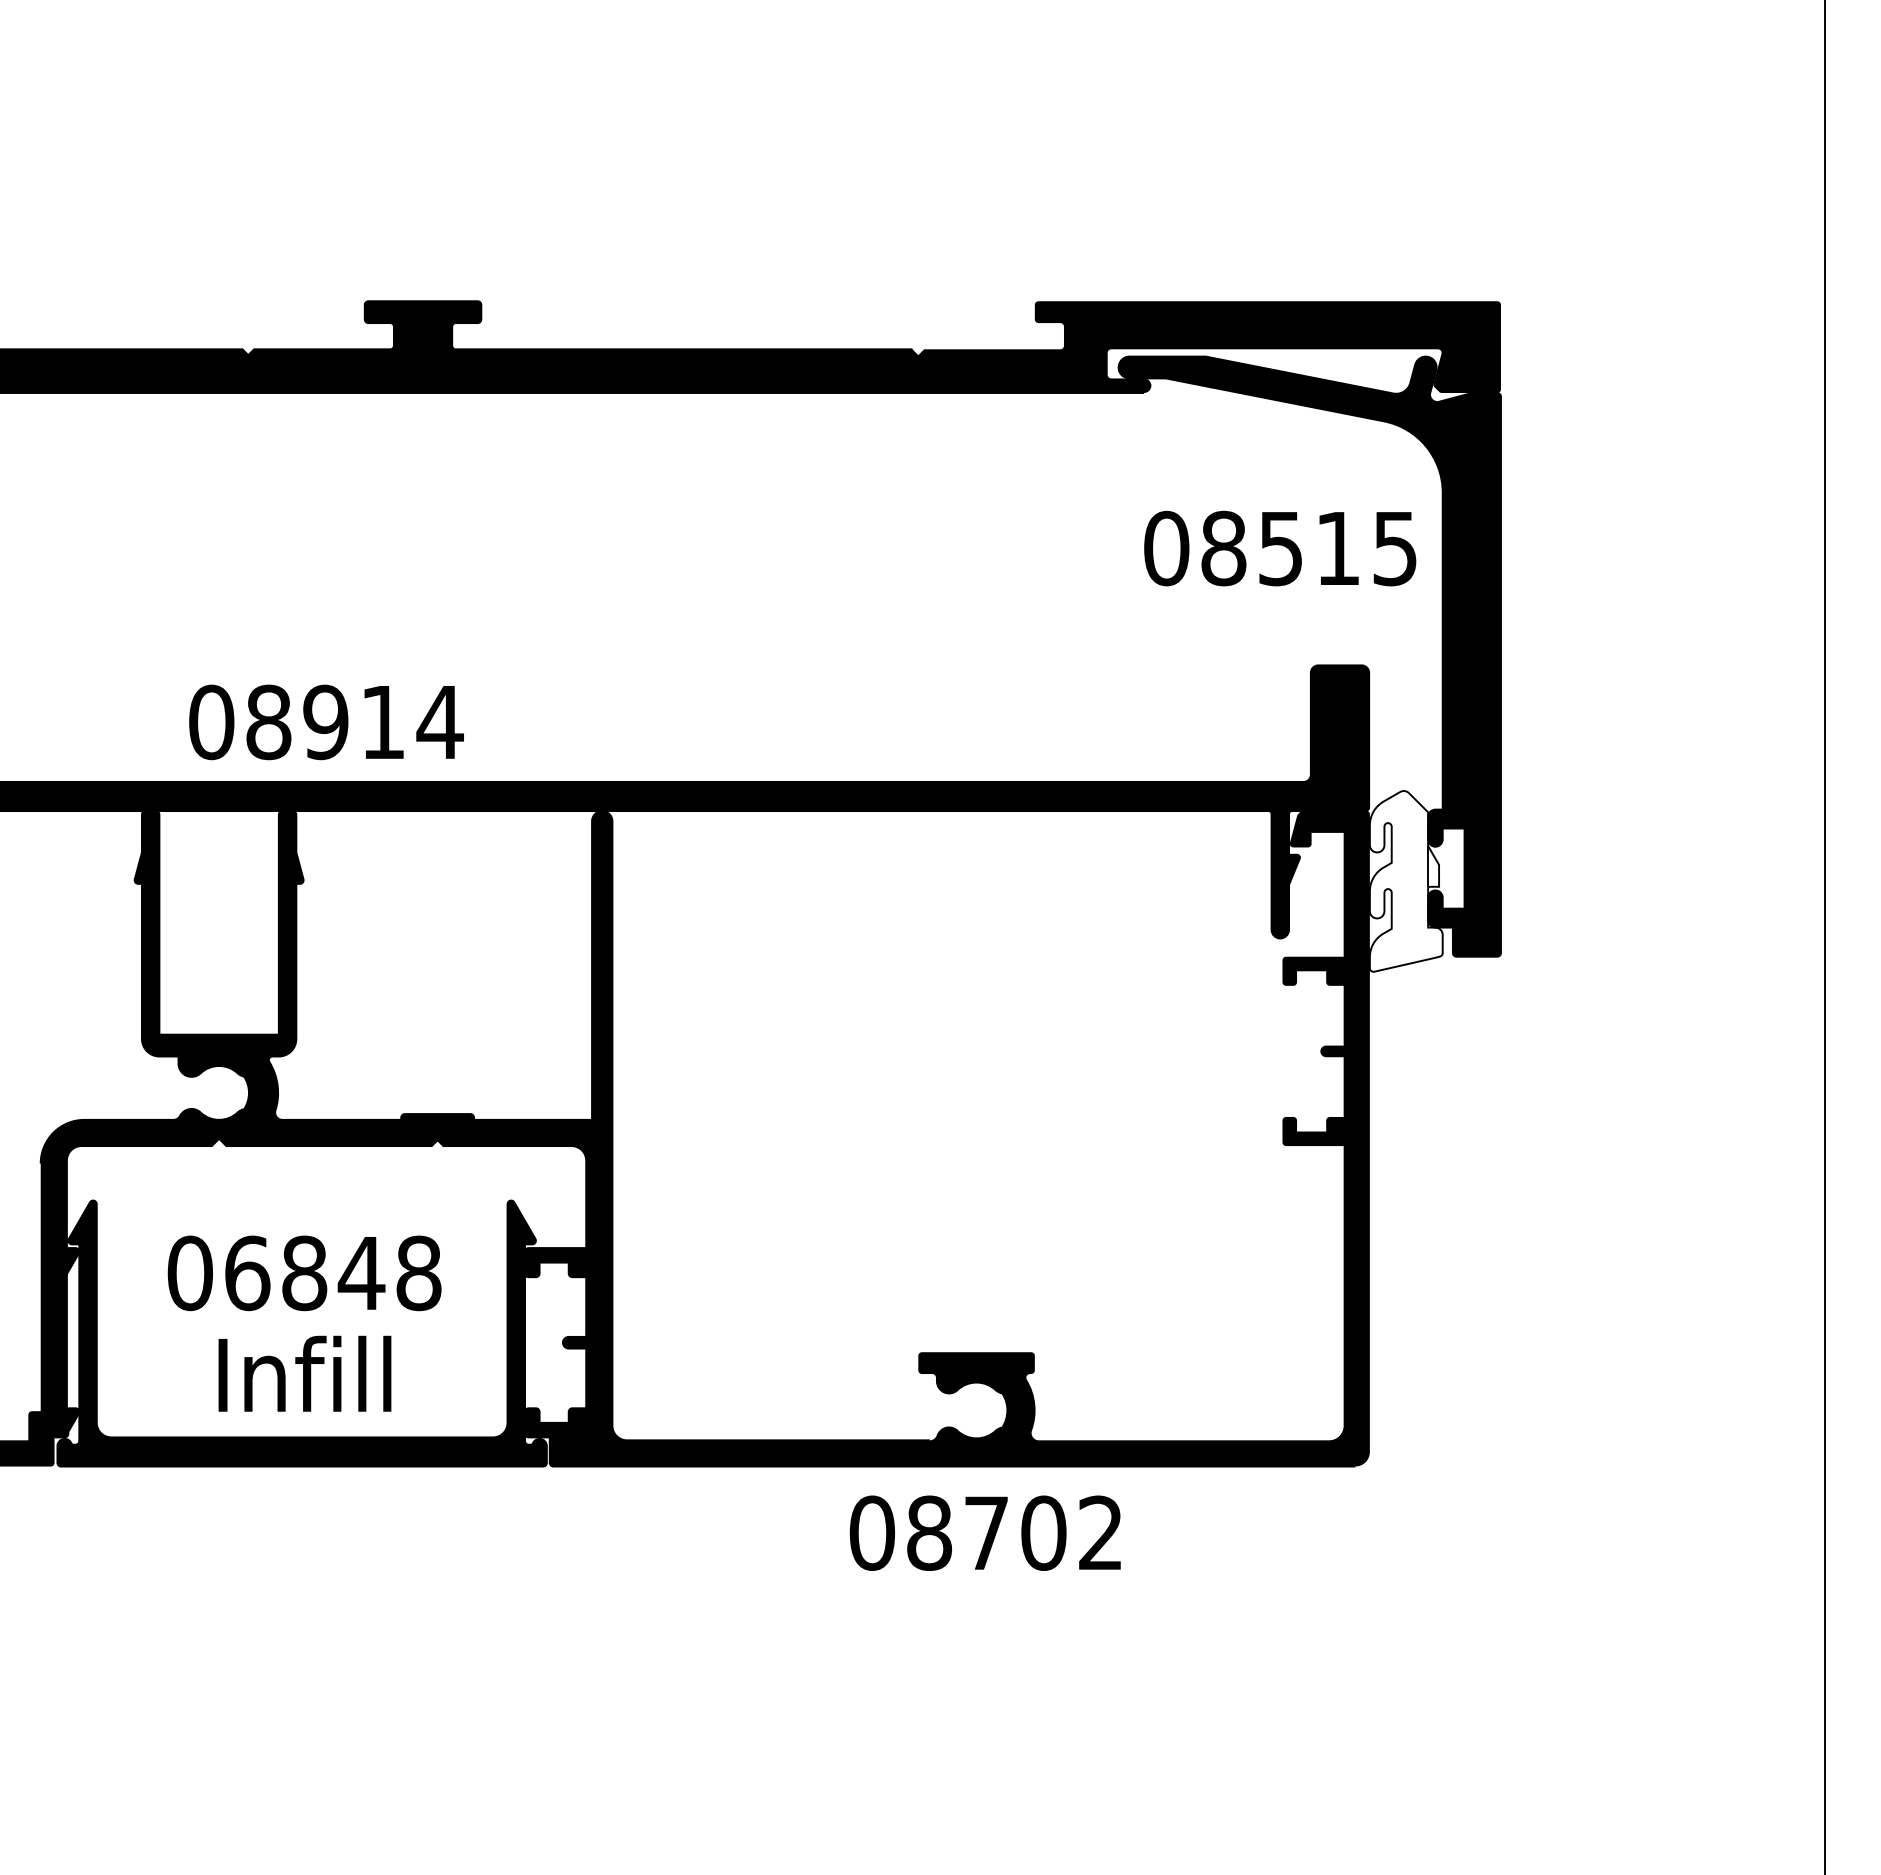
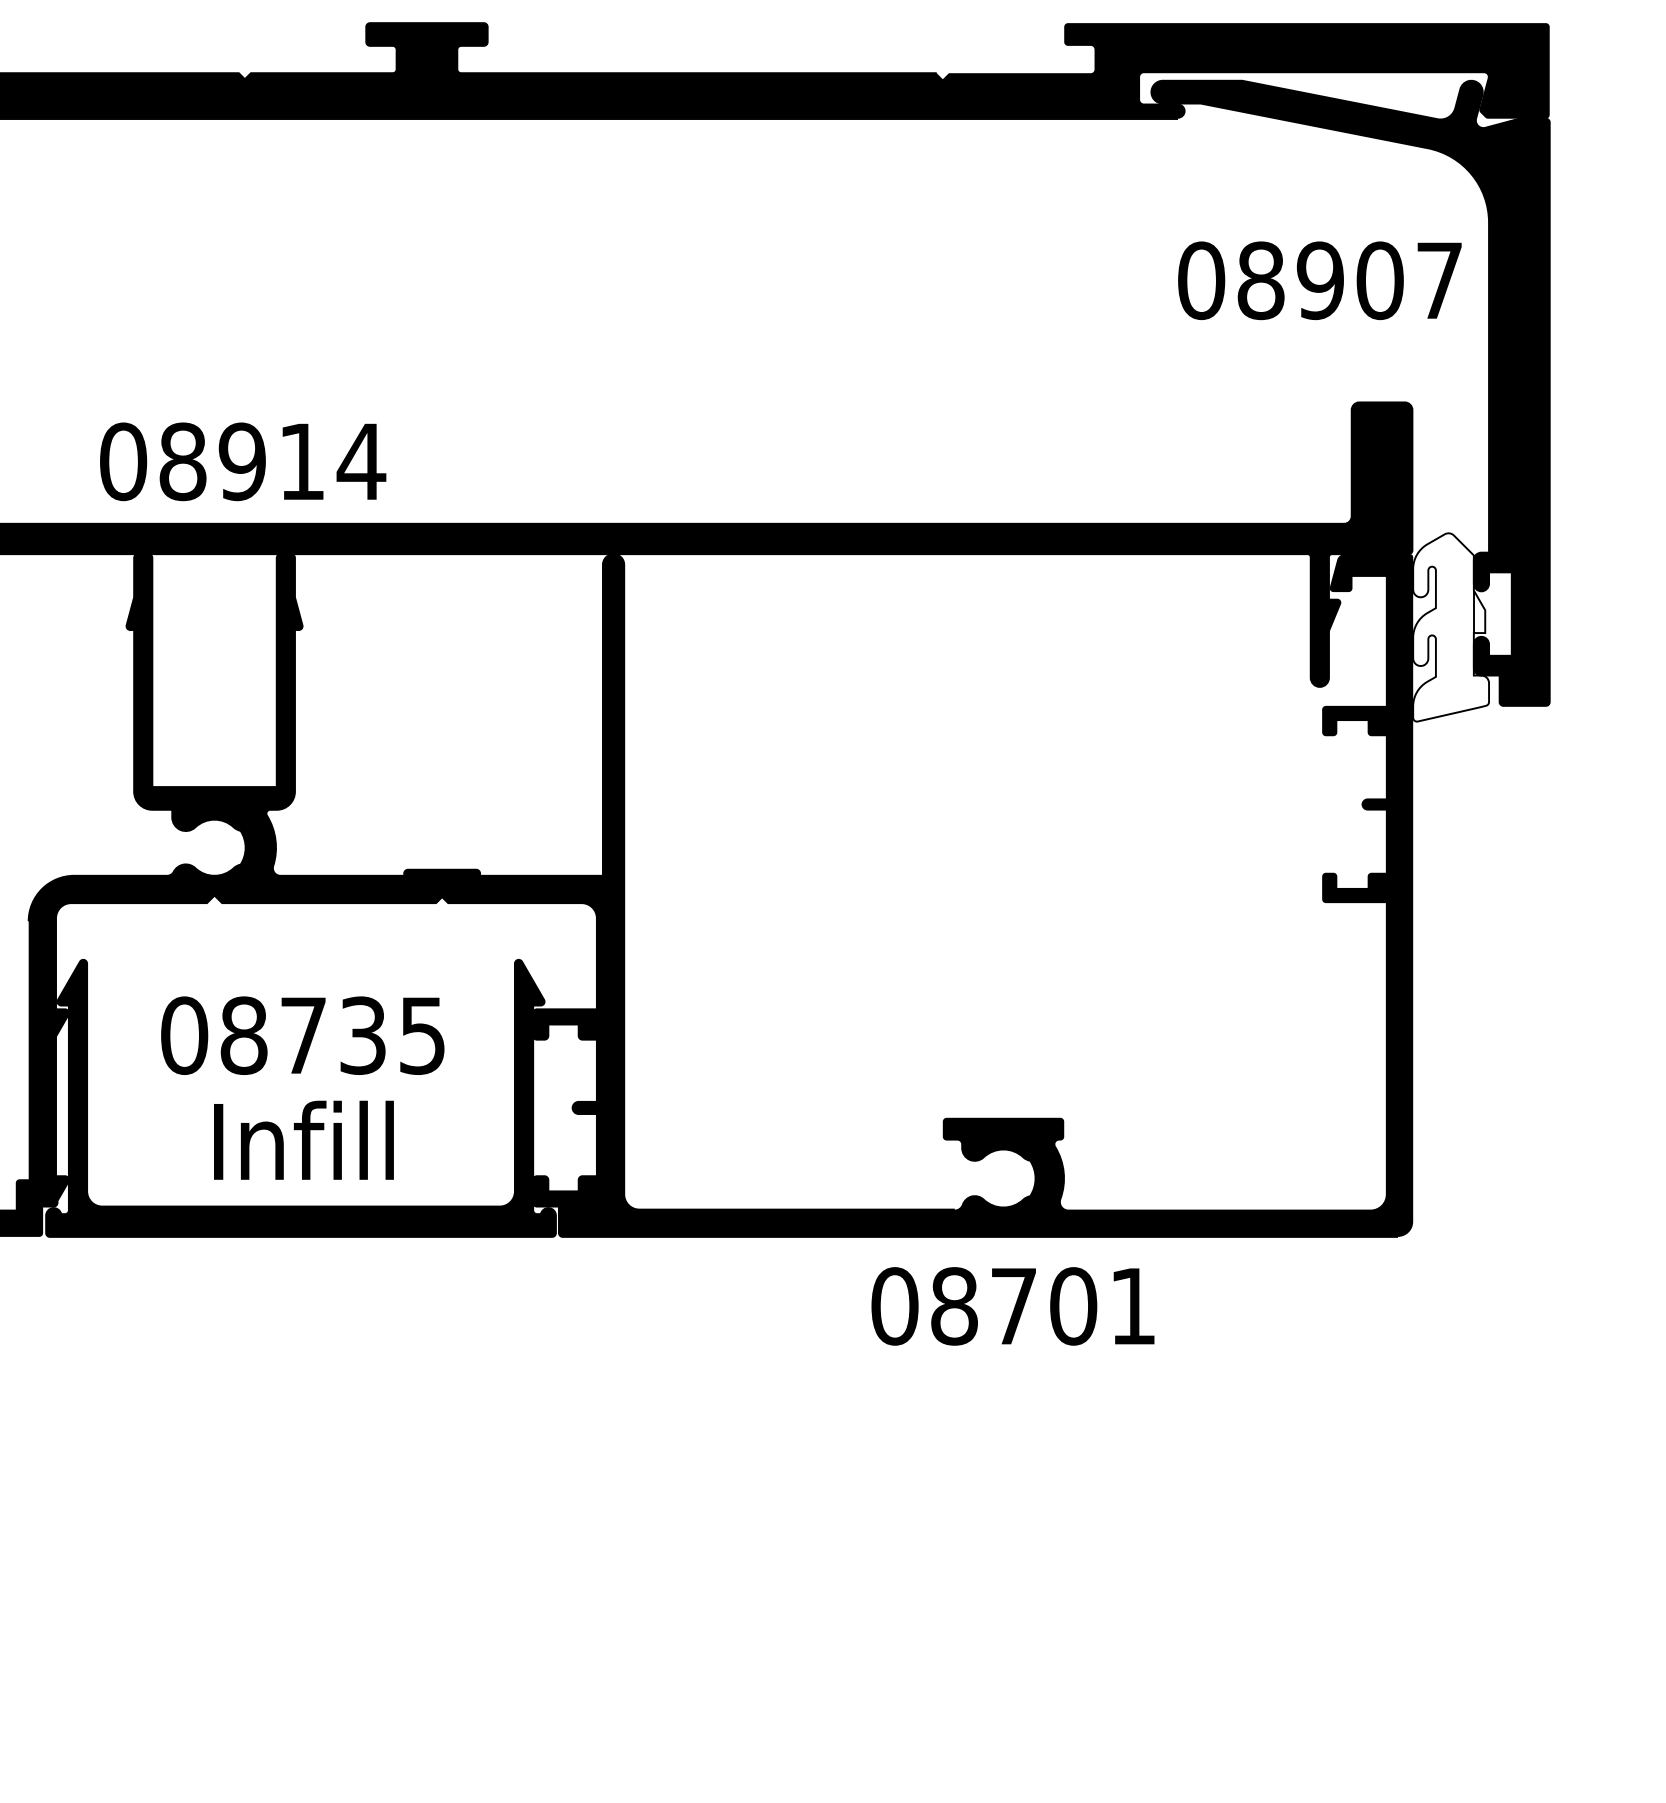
text: (1337, 548) -> (1379, 280), 08515 -> 08907
text: (326, 722) -> (243, 461), moved
text: (333, 1273) -> (333, 1035), 06848 -> 08735
text: (1100, 1532) -> (1132, 1305), 08702 -> 08701

